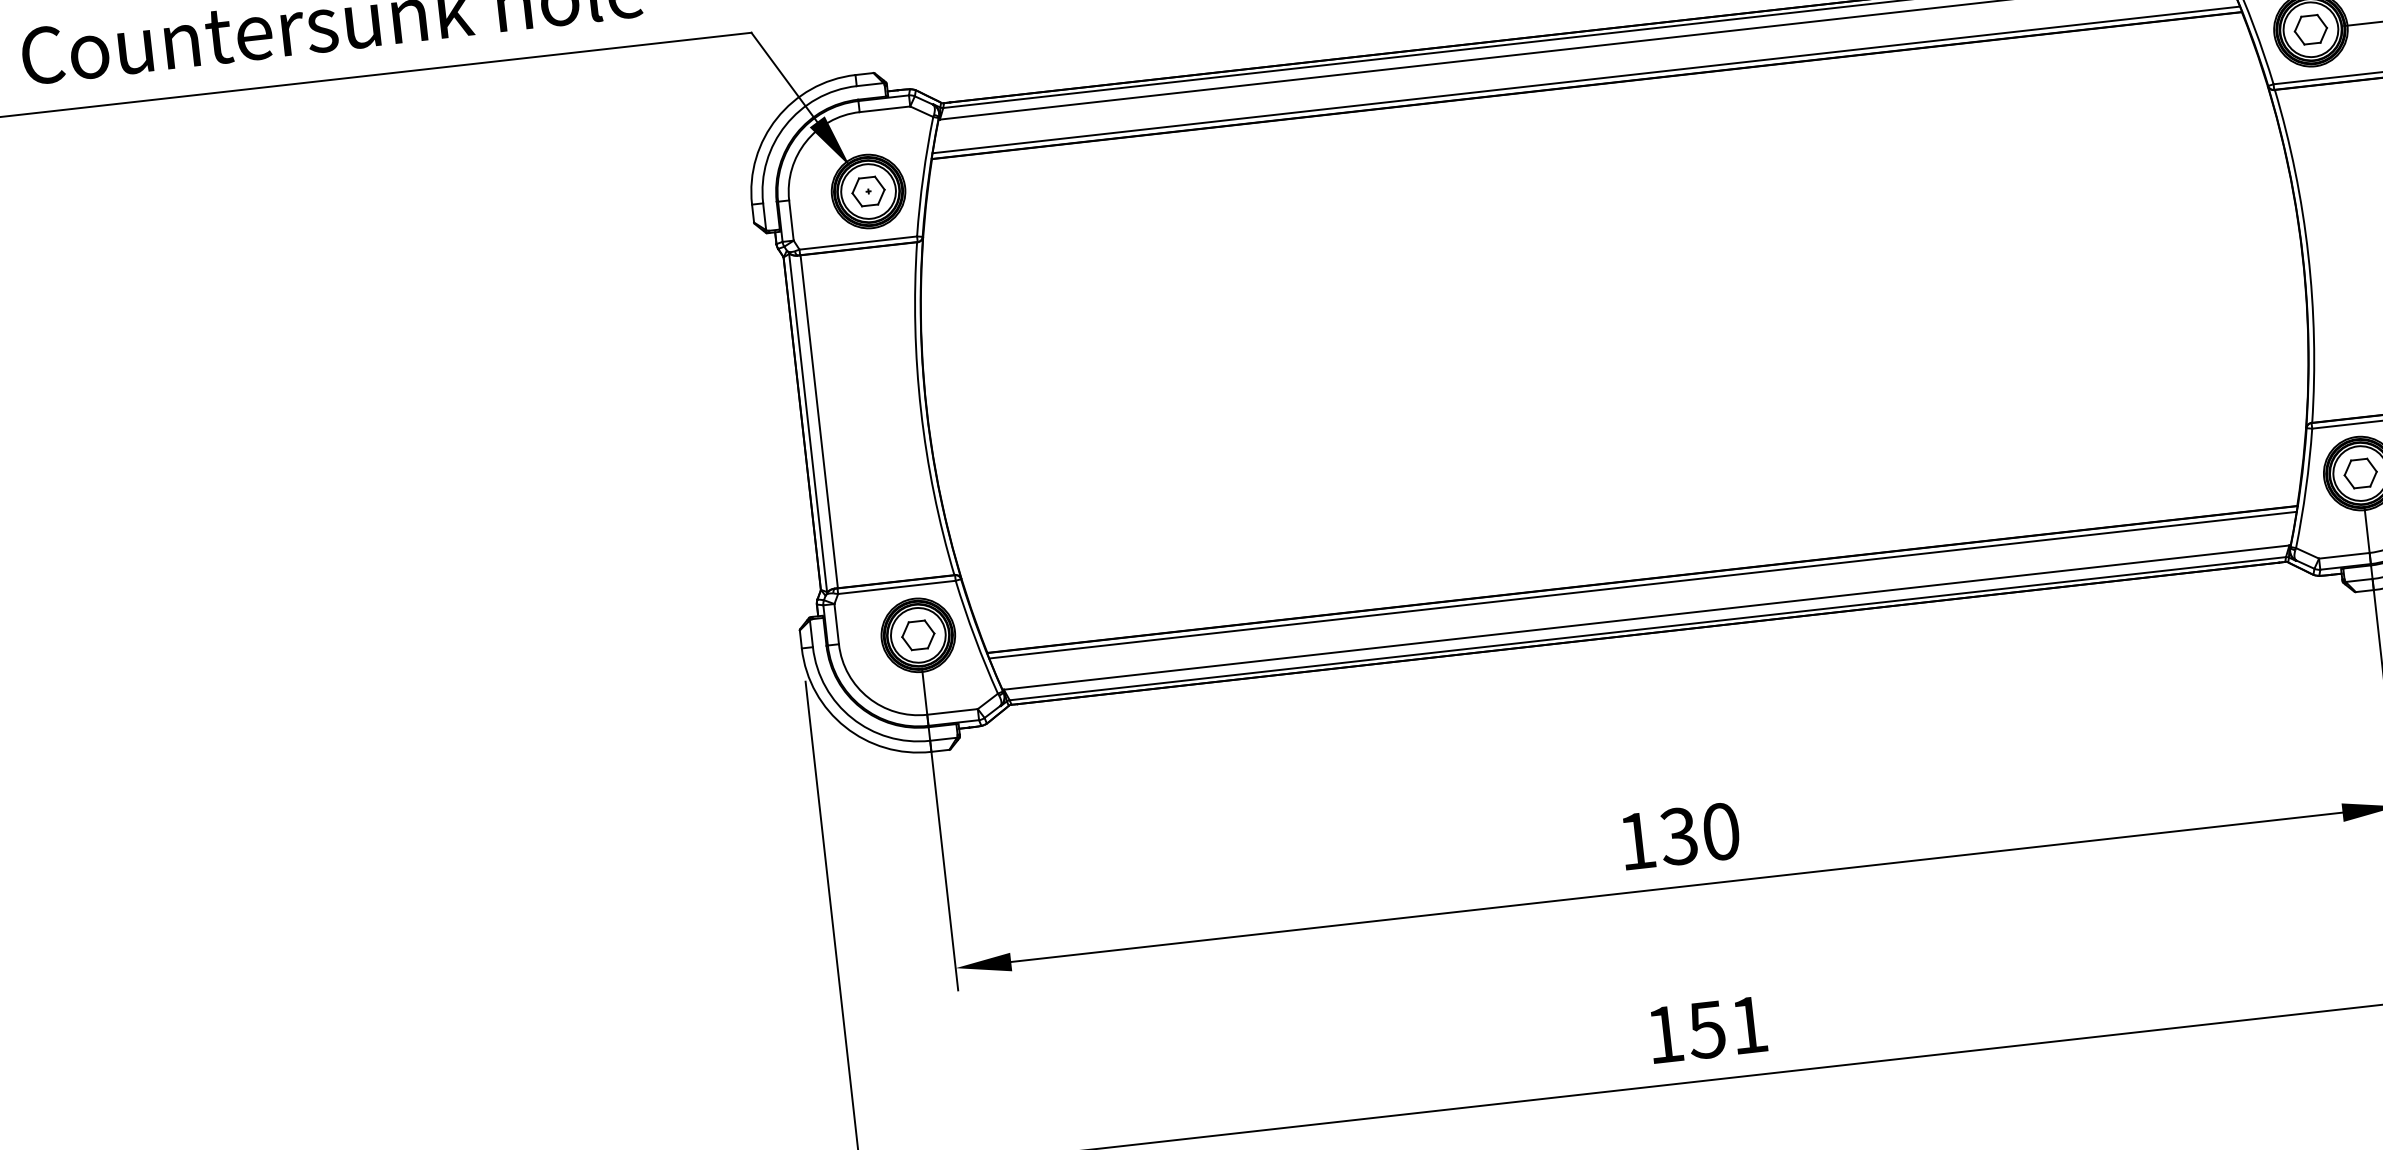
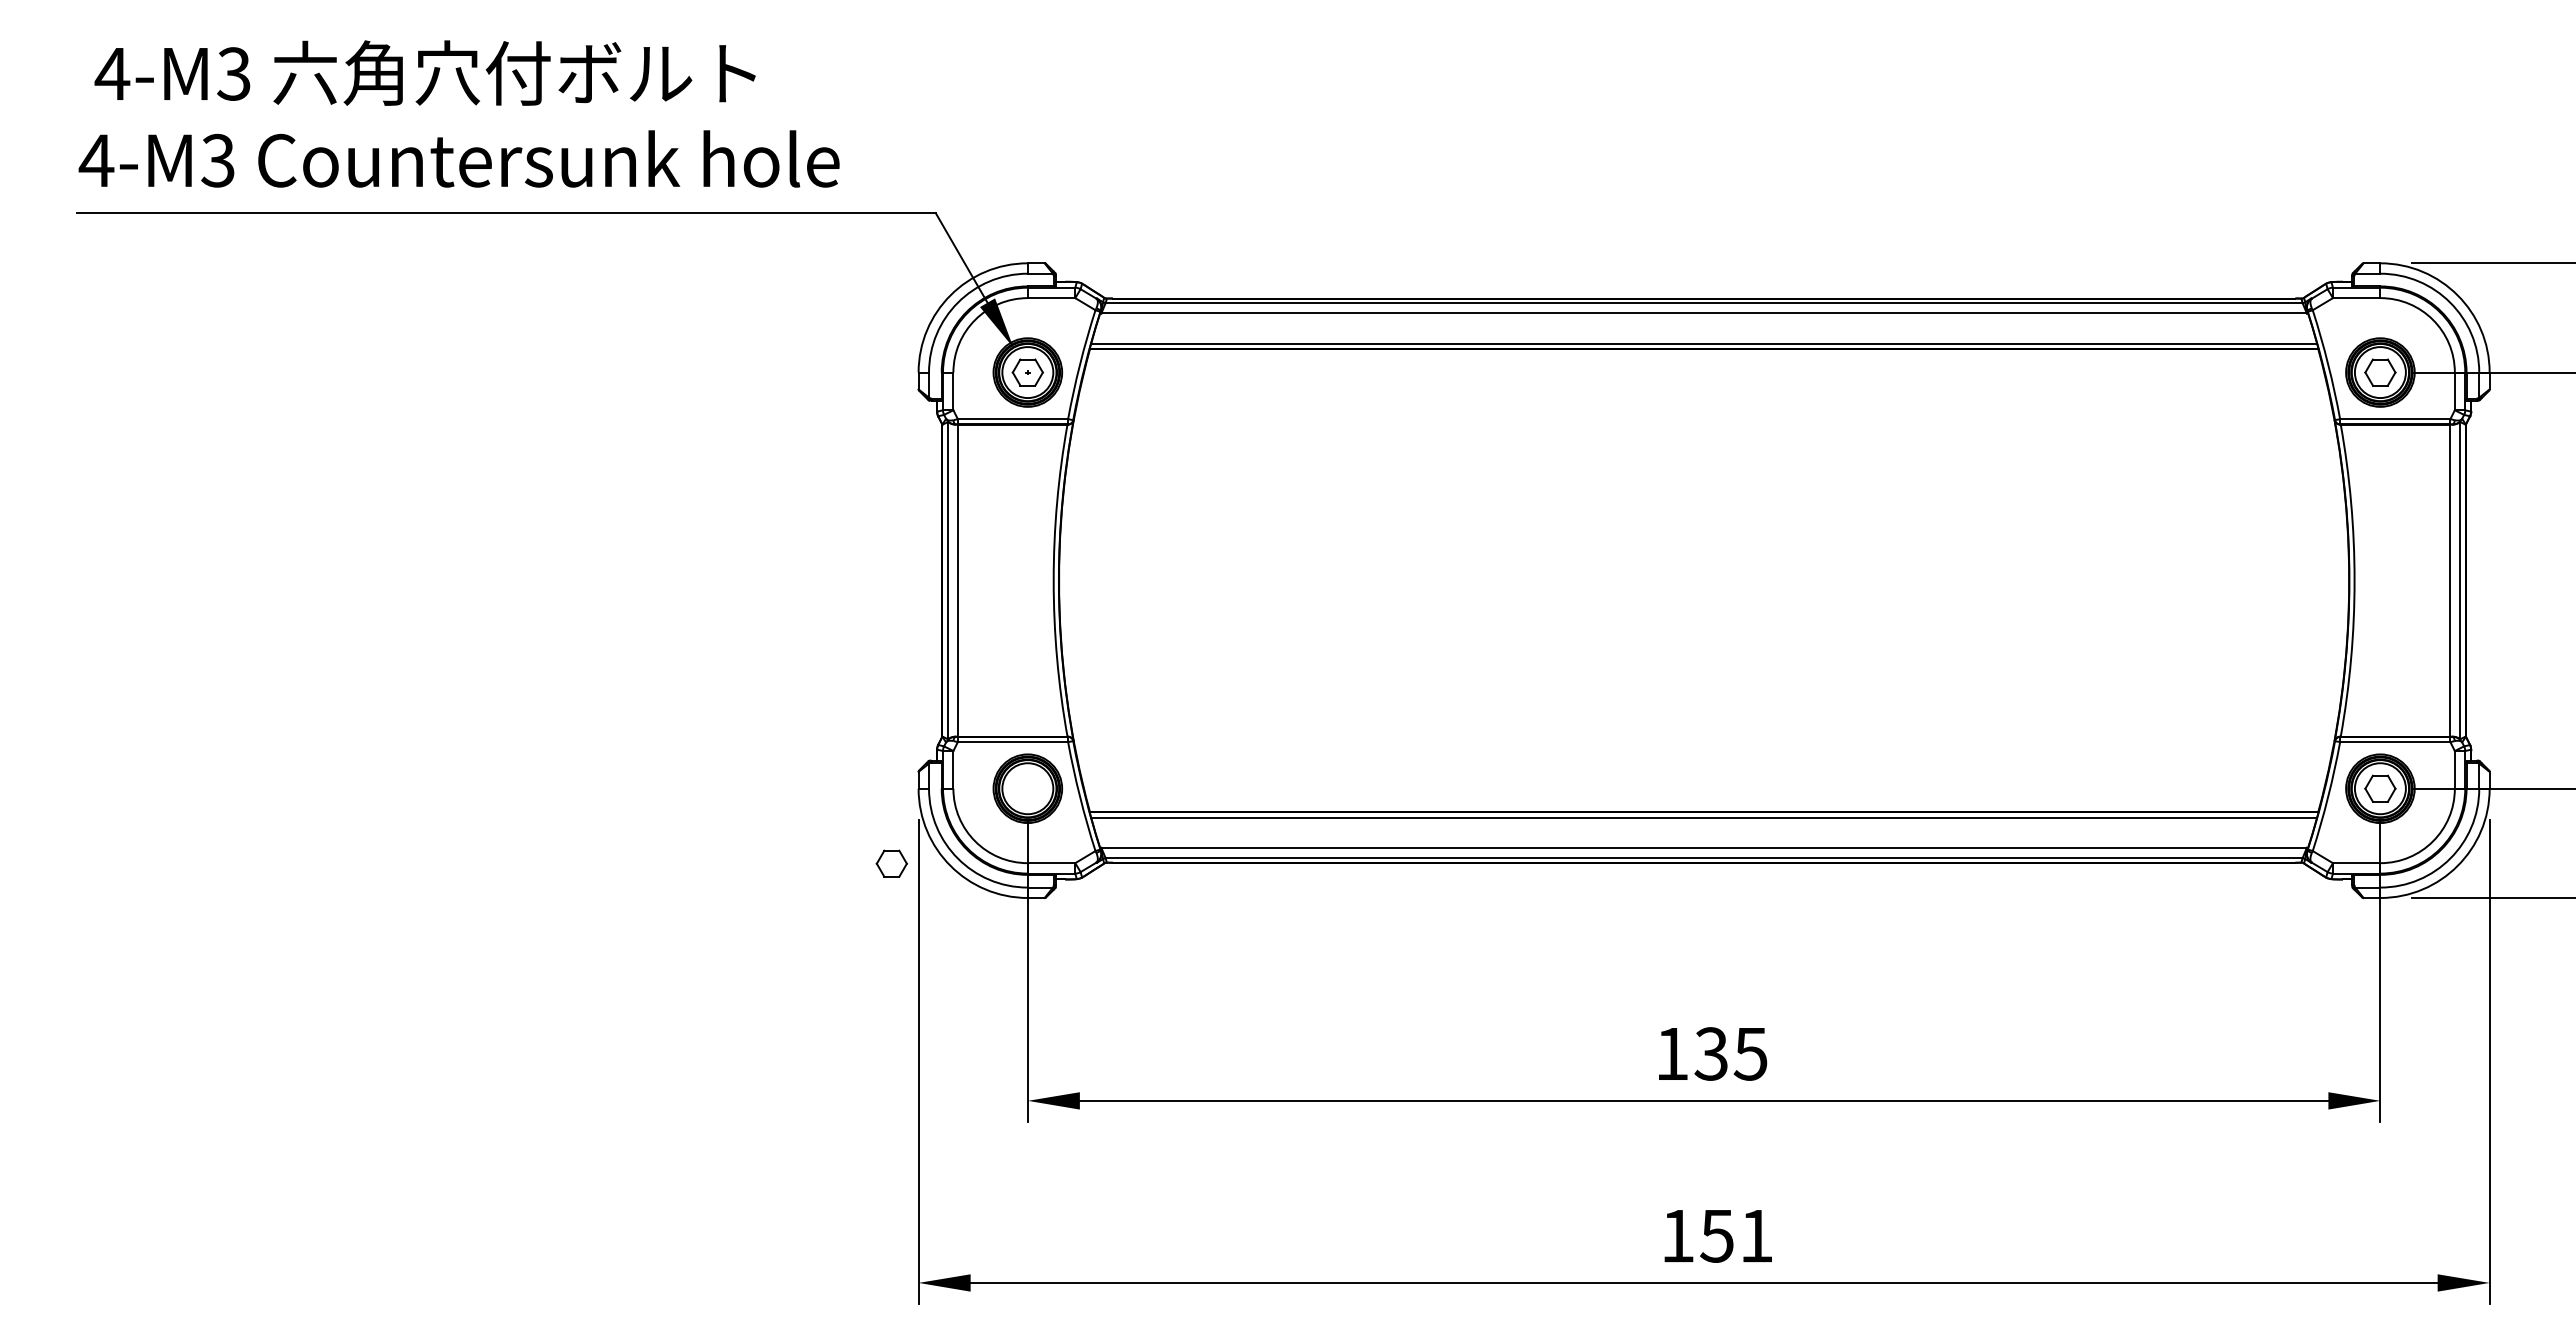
part: (917, 635) -> (891, 863), moved
text: (1720, 831) -> (1750, 1053), 130 -> 135

